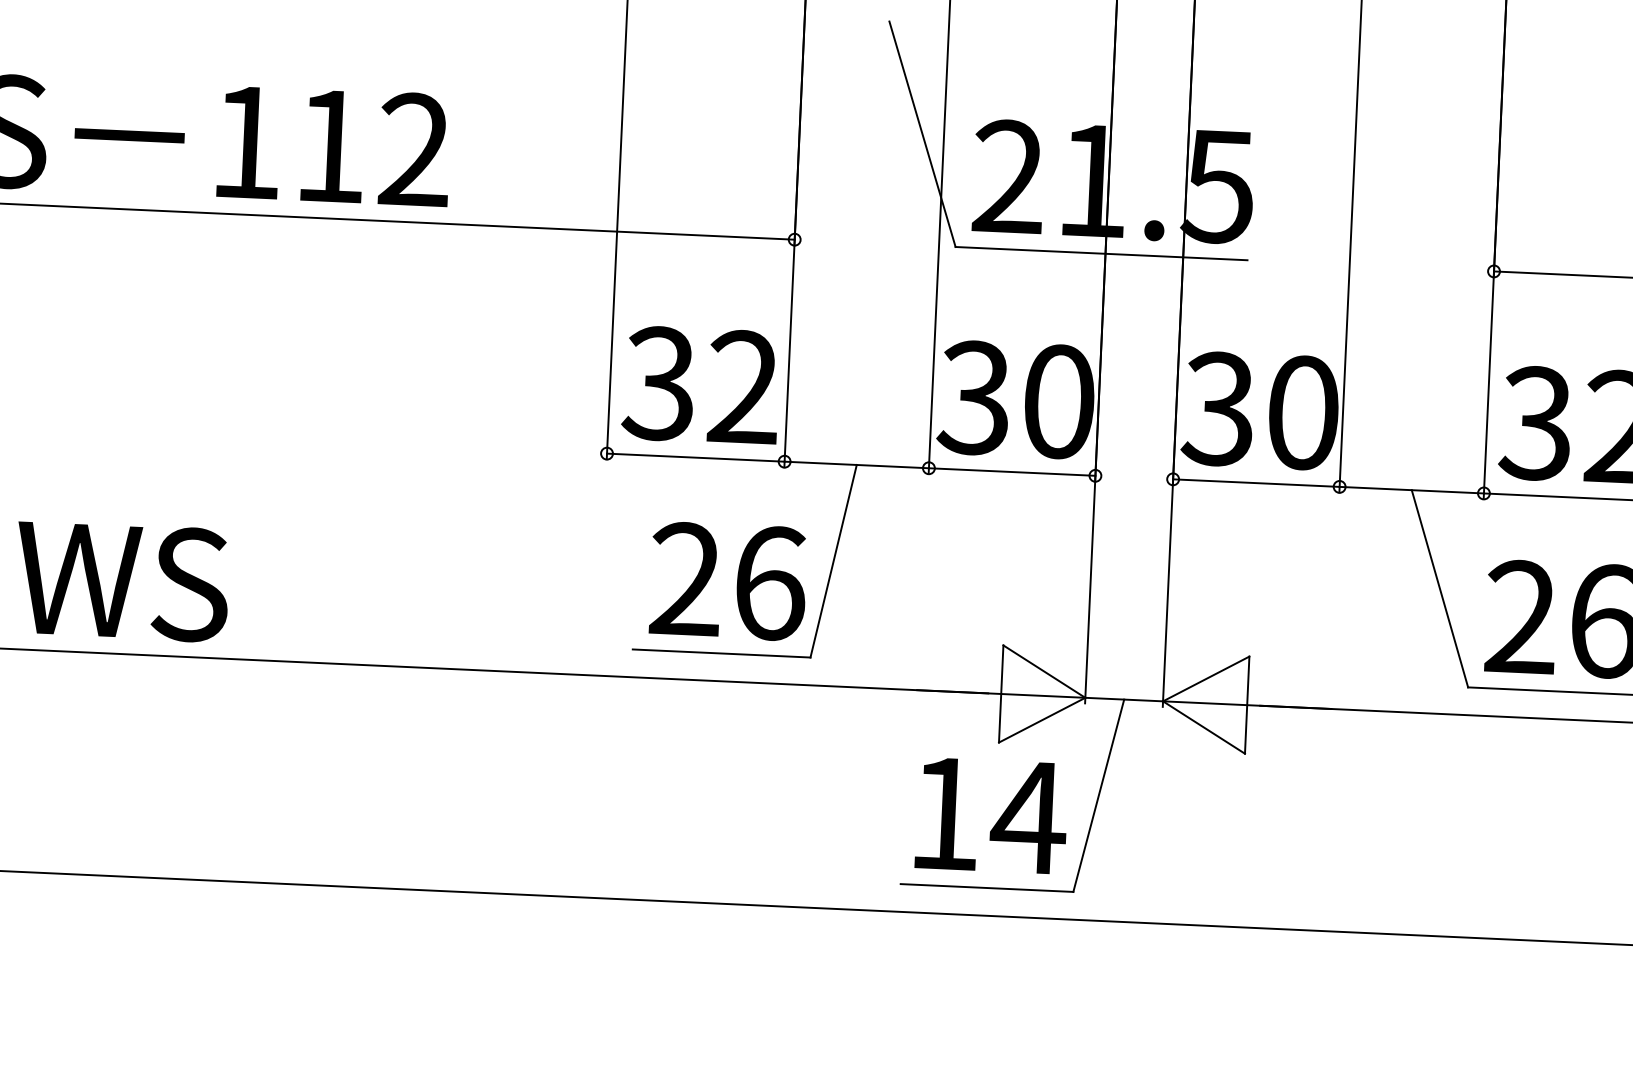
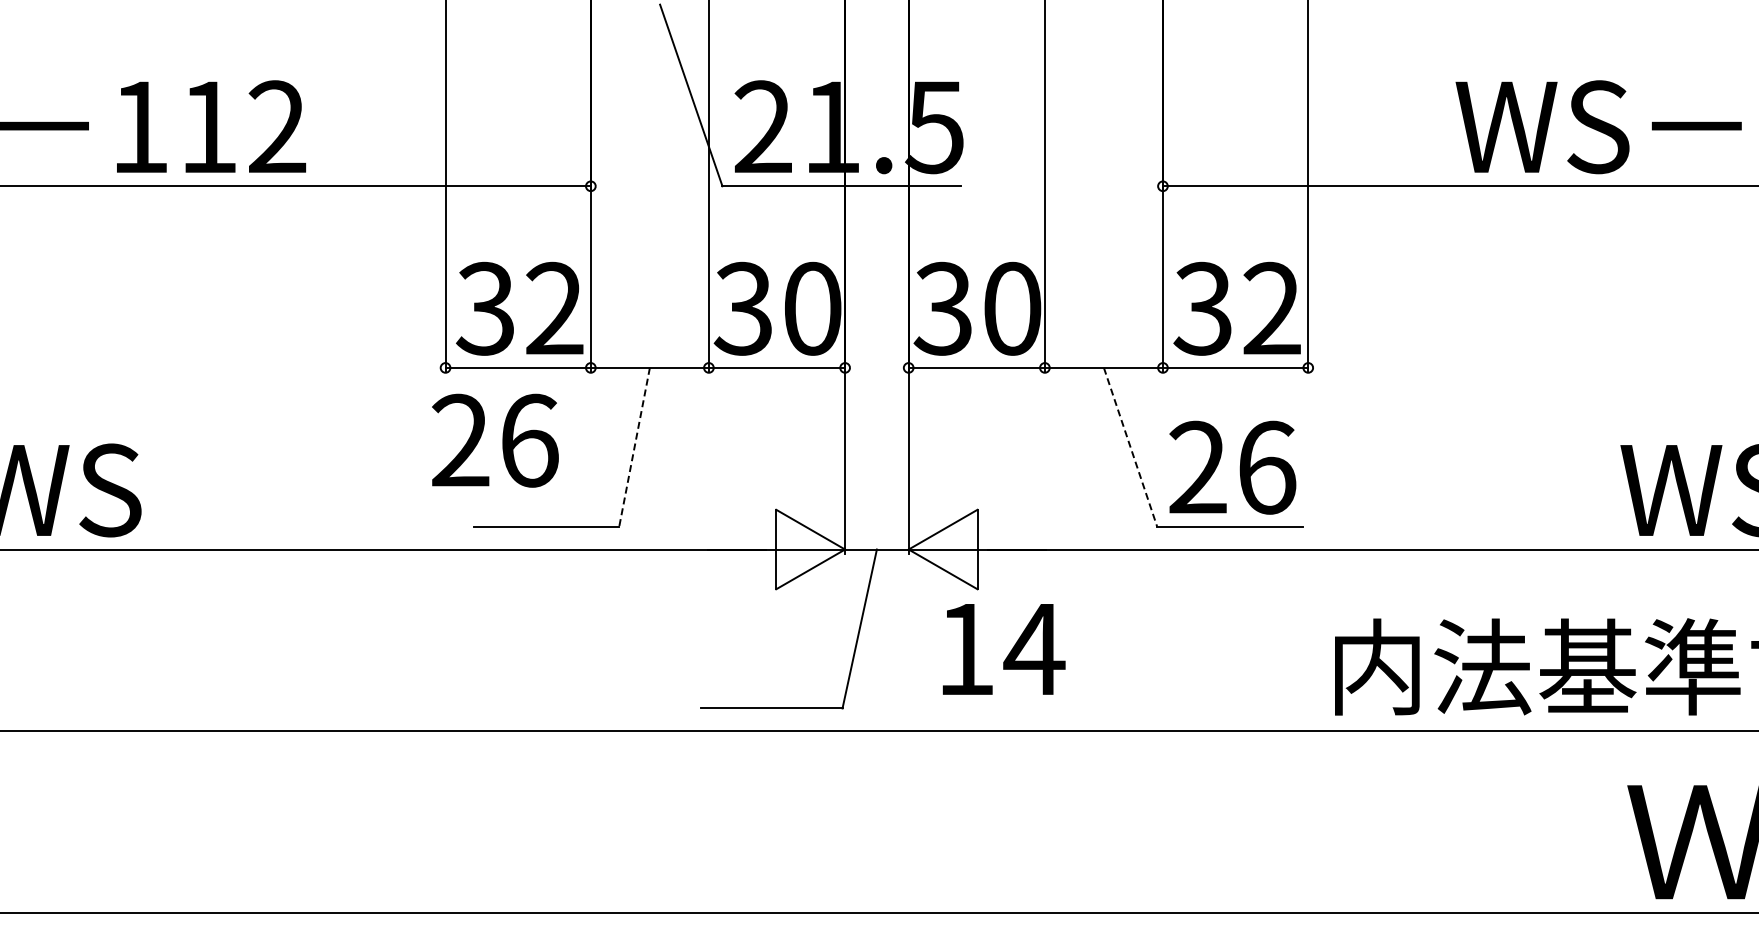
line: (833, 561) -> (634, 447), solid -> dashed
text: (728, 581) -> (495, 440), moved
line: (1439, 588) -> (1130, 447), solid -> dashed
text: (991, 815) -> (1003, 649), moved

